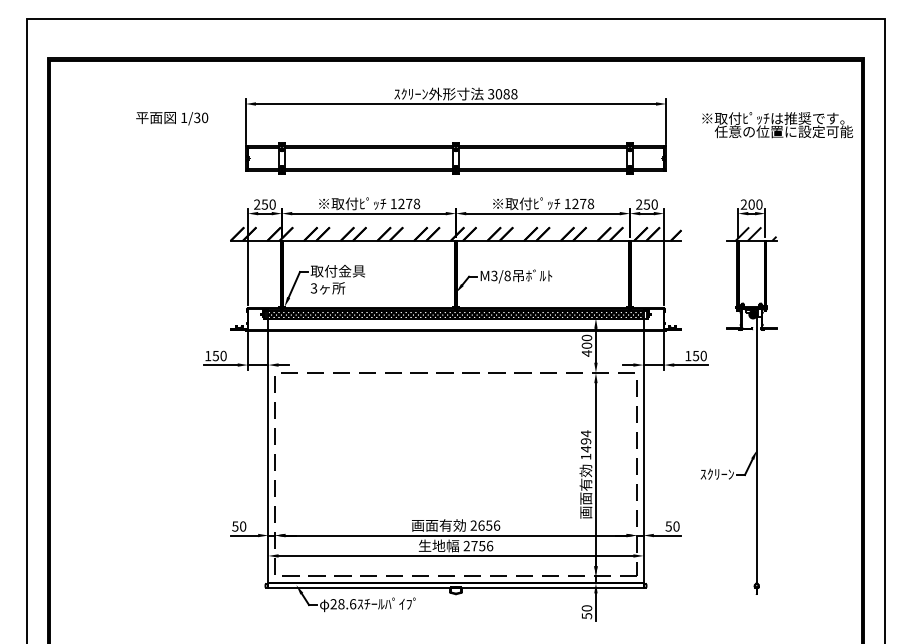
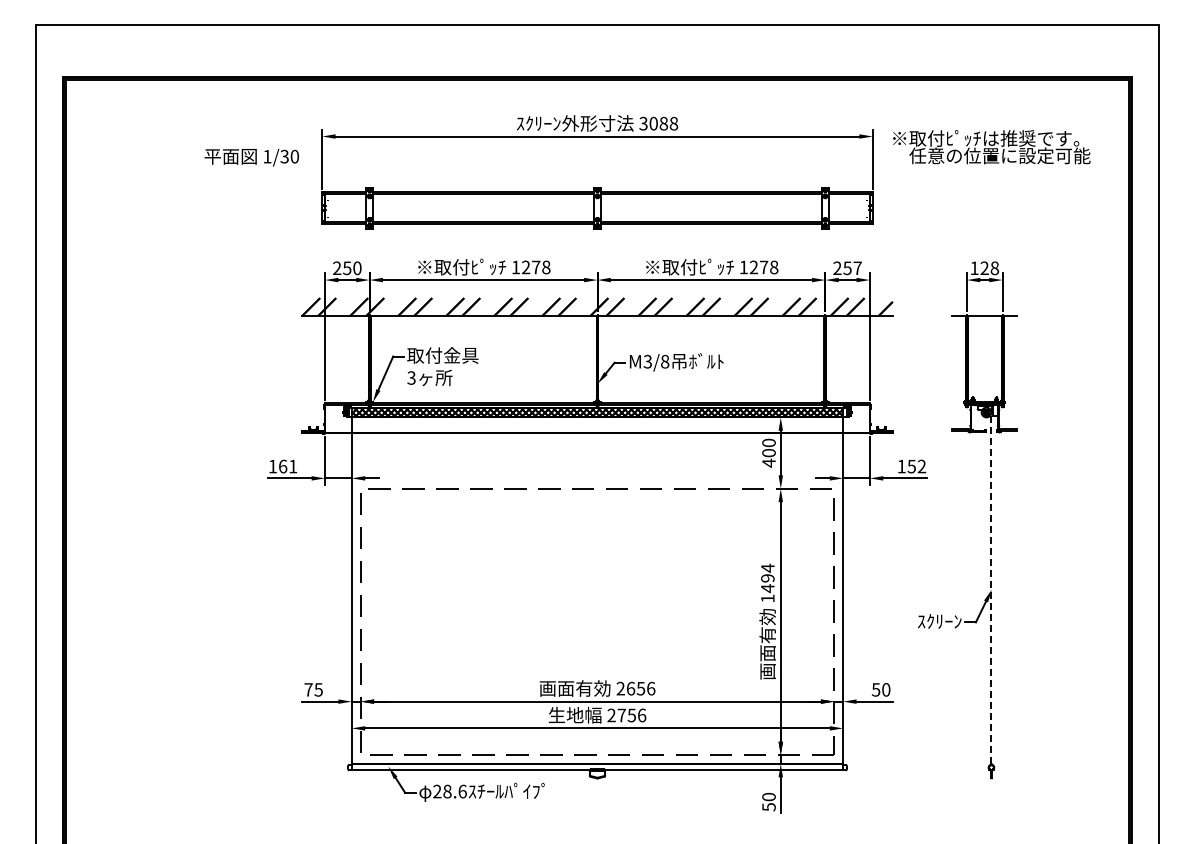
text: (171, 118) -> (251, 157), moved
text: (777, 125) -> (991, 147), moved
text: (654, 204) -> (857, 268), 250 -> 257
text: (751, 204) -> (984, 268), 200 -> 128
hatch: (756, 233) -> (990, 306), removed
text: (219, 355) -> (287, 466), 150 -> 161
text: (703, 355) -> (921, 466), 150 -> 152
line: (756, 449) -> (991, 588), solid -> dashed
text: (239, 526) -> (313, 689), 50 -> 75

